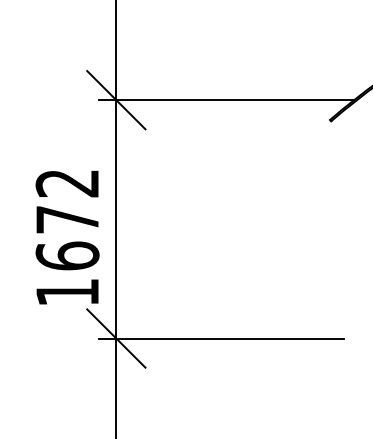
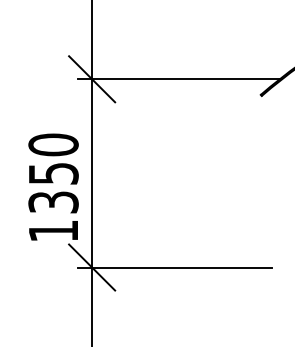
text: (67, 219) -> (53, 173), 1672 -> 1350

